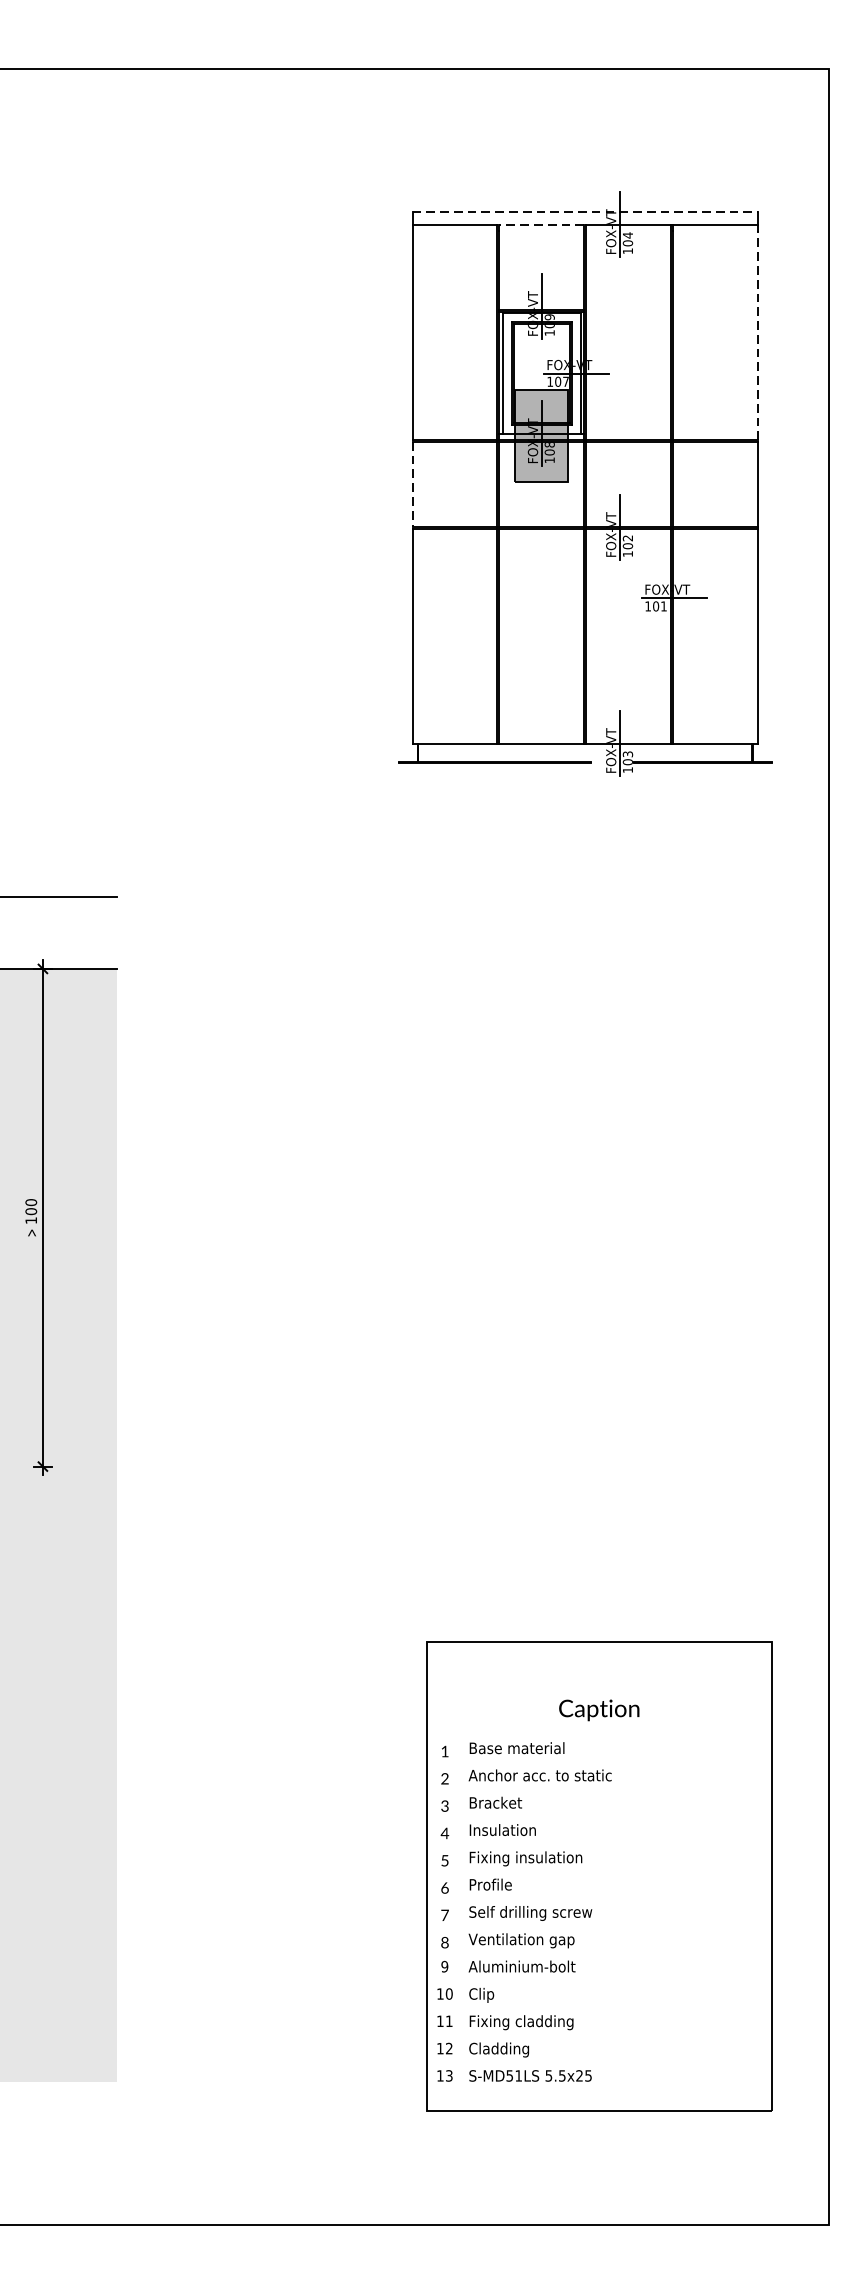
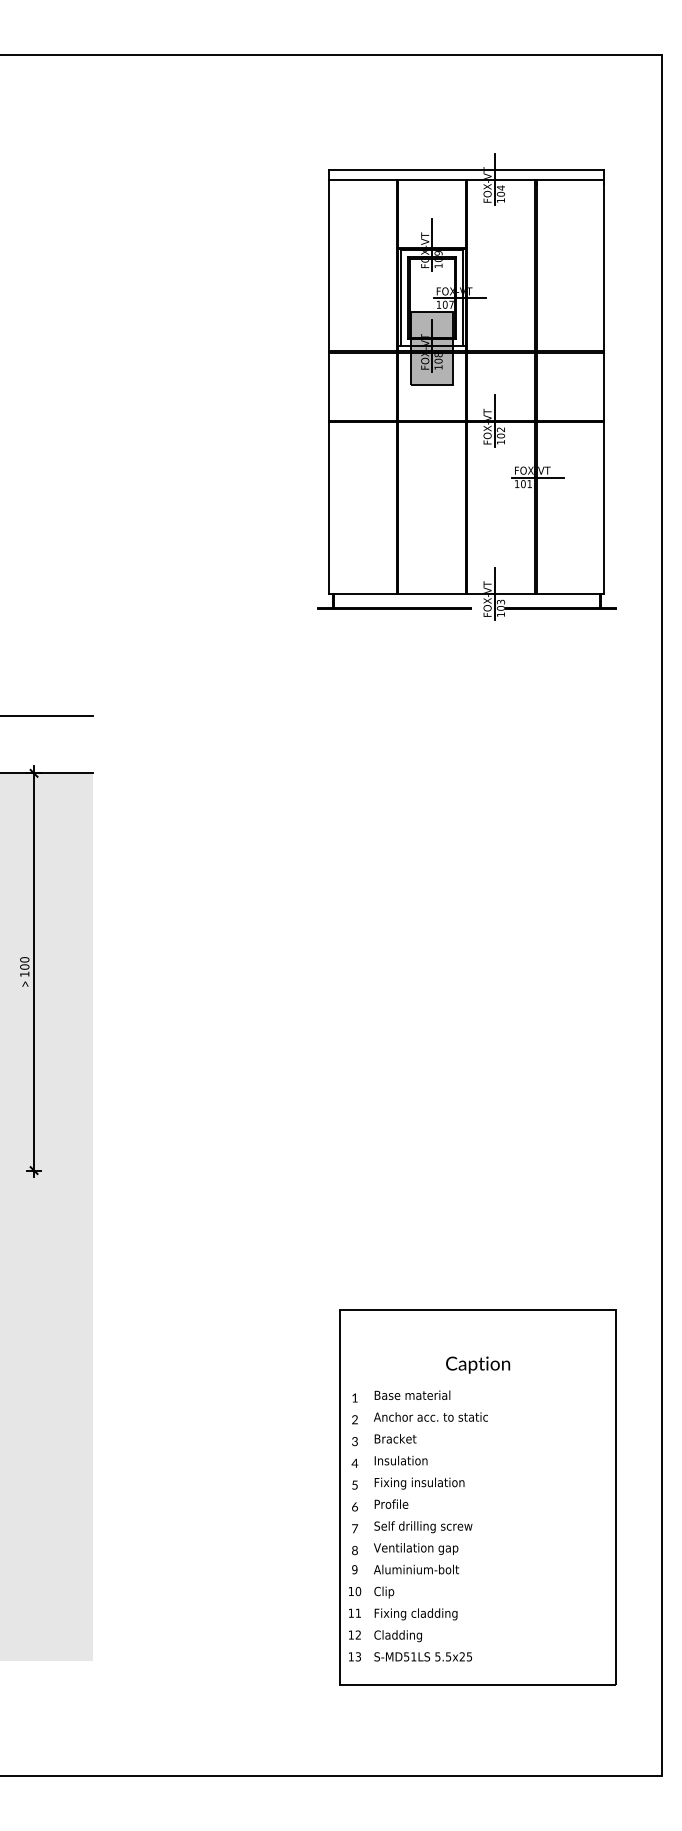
line: (584, 212) -> (466, 169), dashed -> solid
line: (542, 224) -> (432, 179), dashed -> solid
line: (757, 335) -> (604, 267), dashed -> solid
line: (413, 484) -> (329, 386), dashed -> solid

